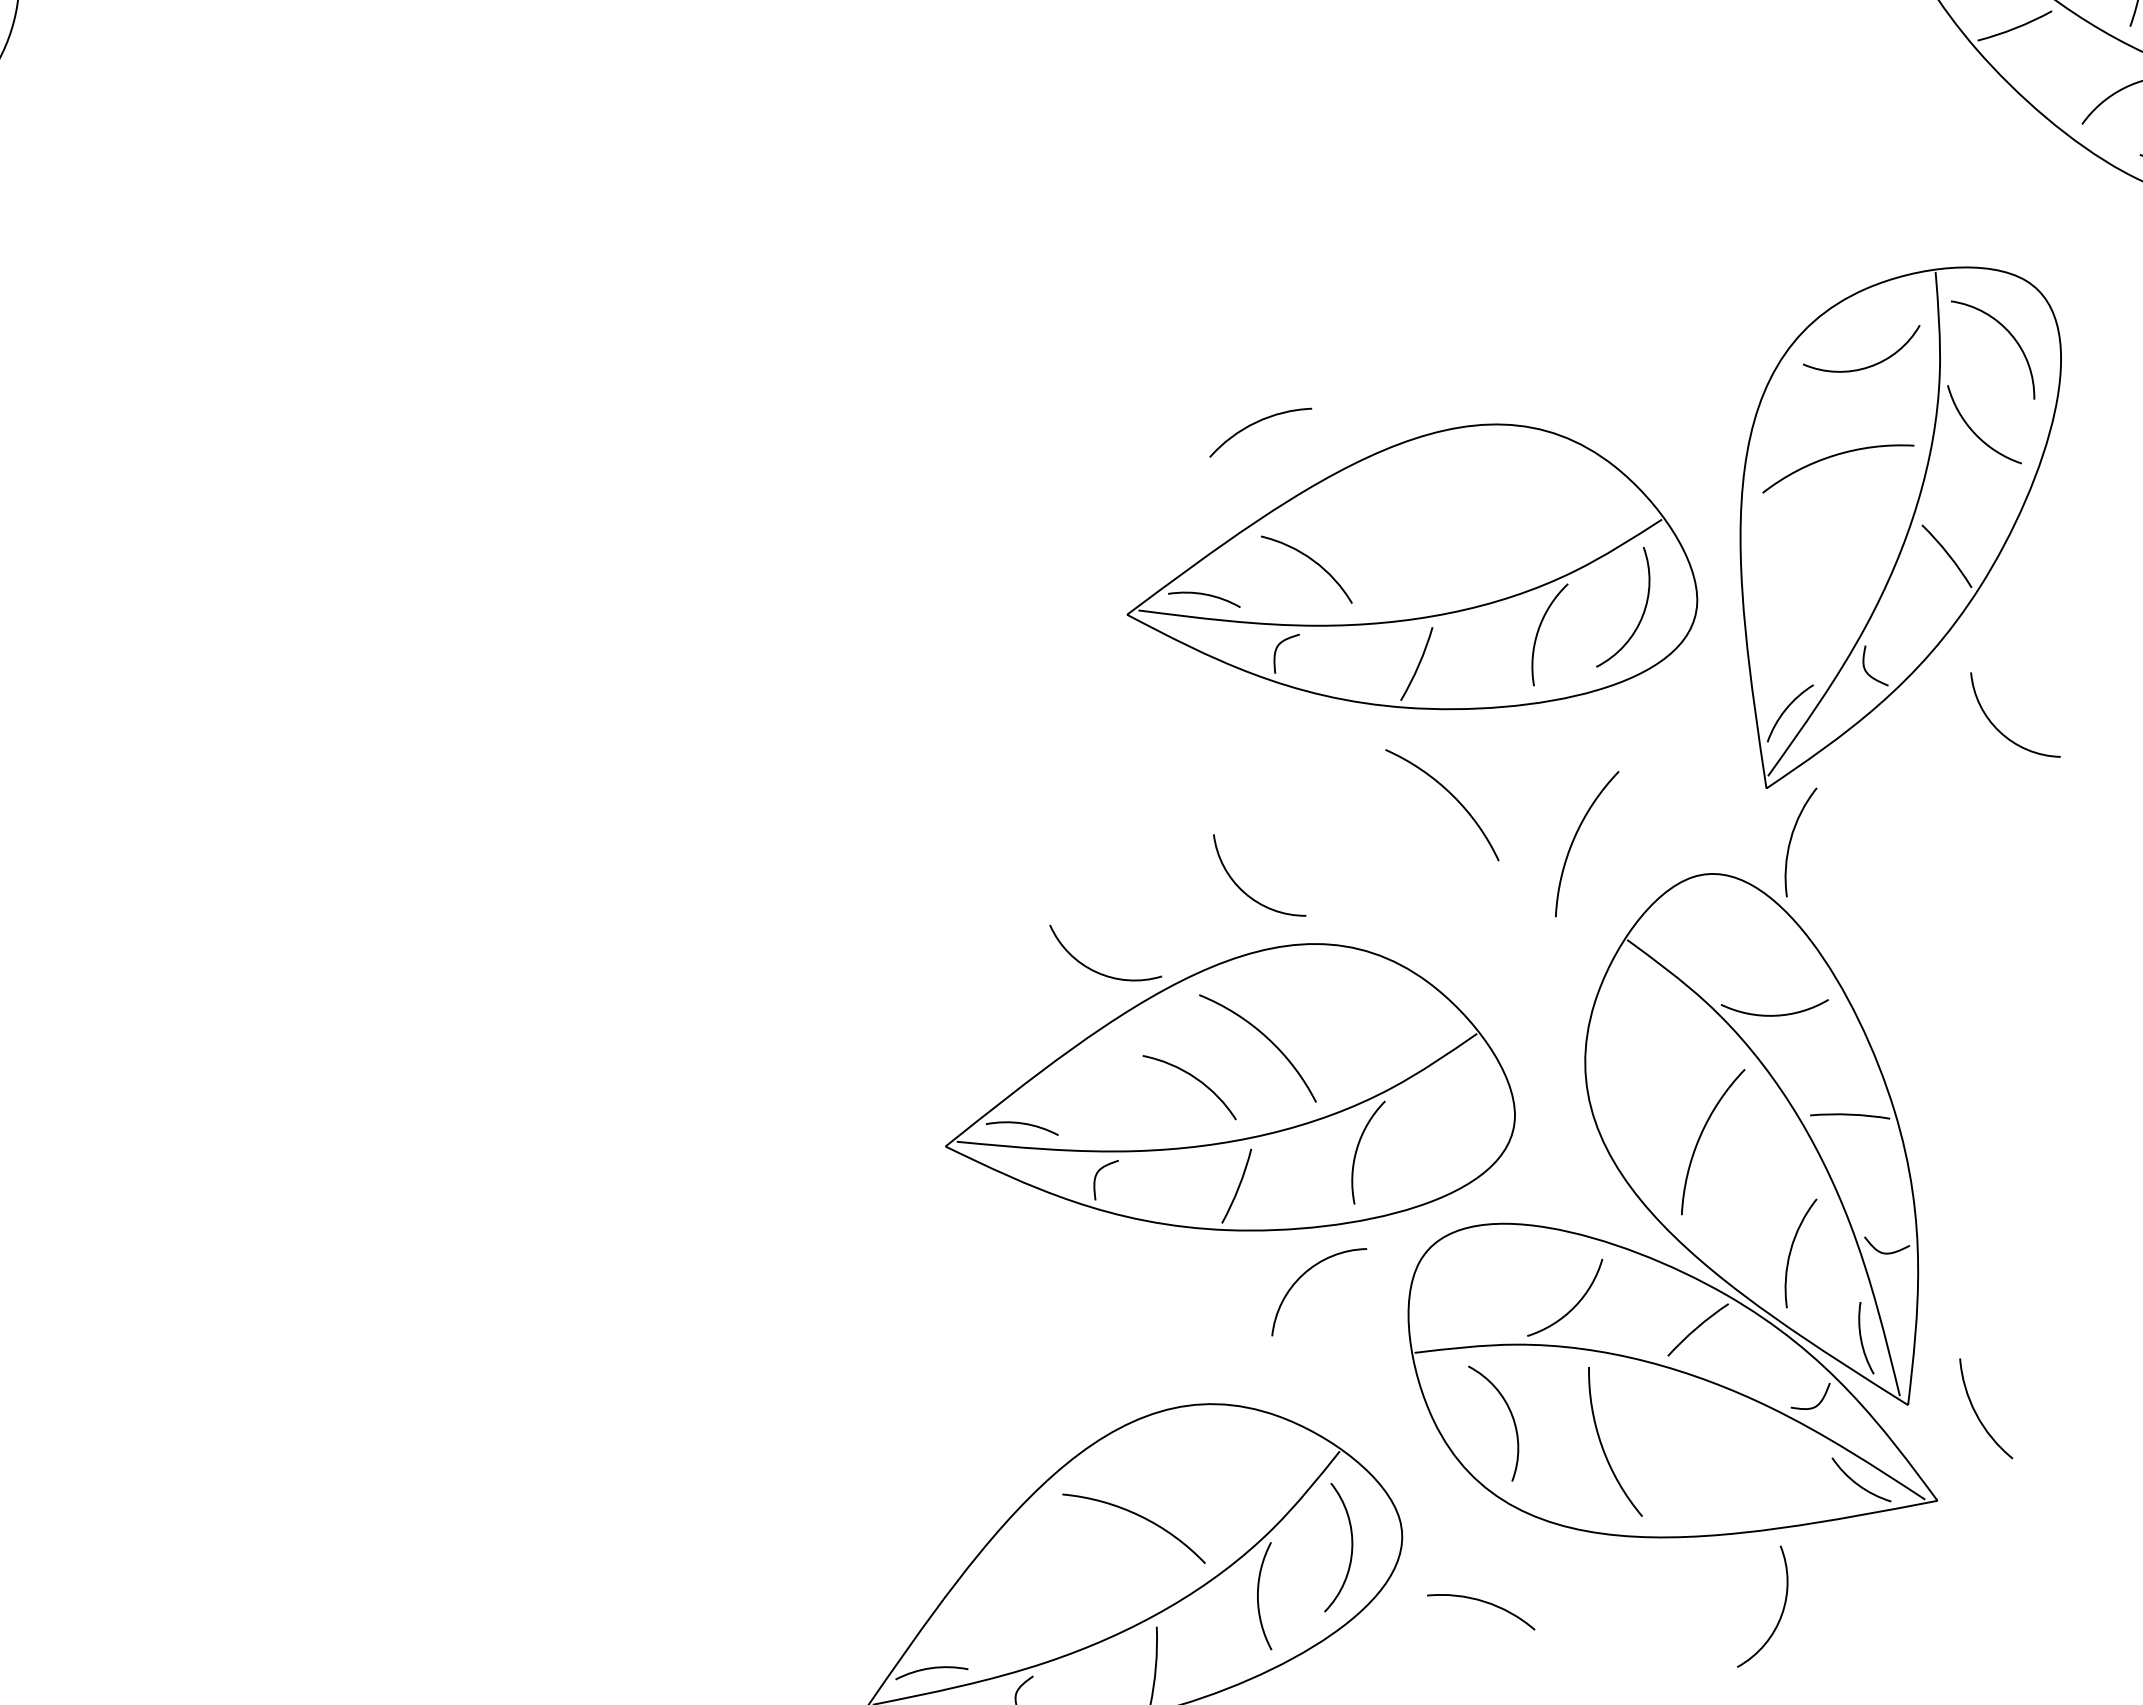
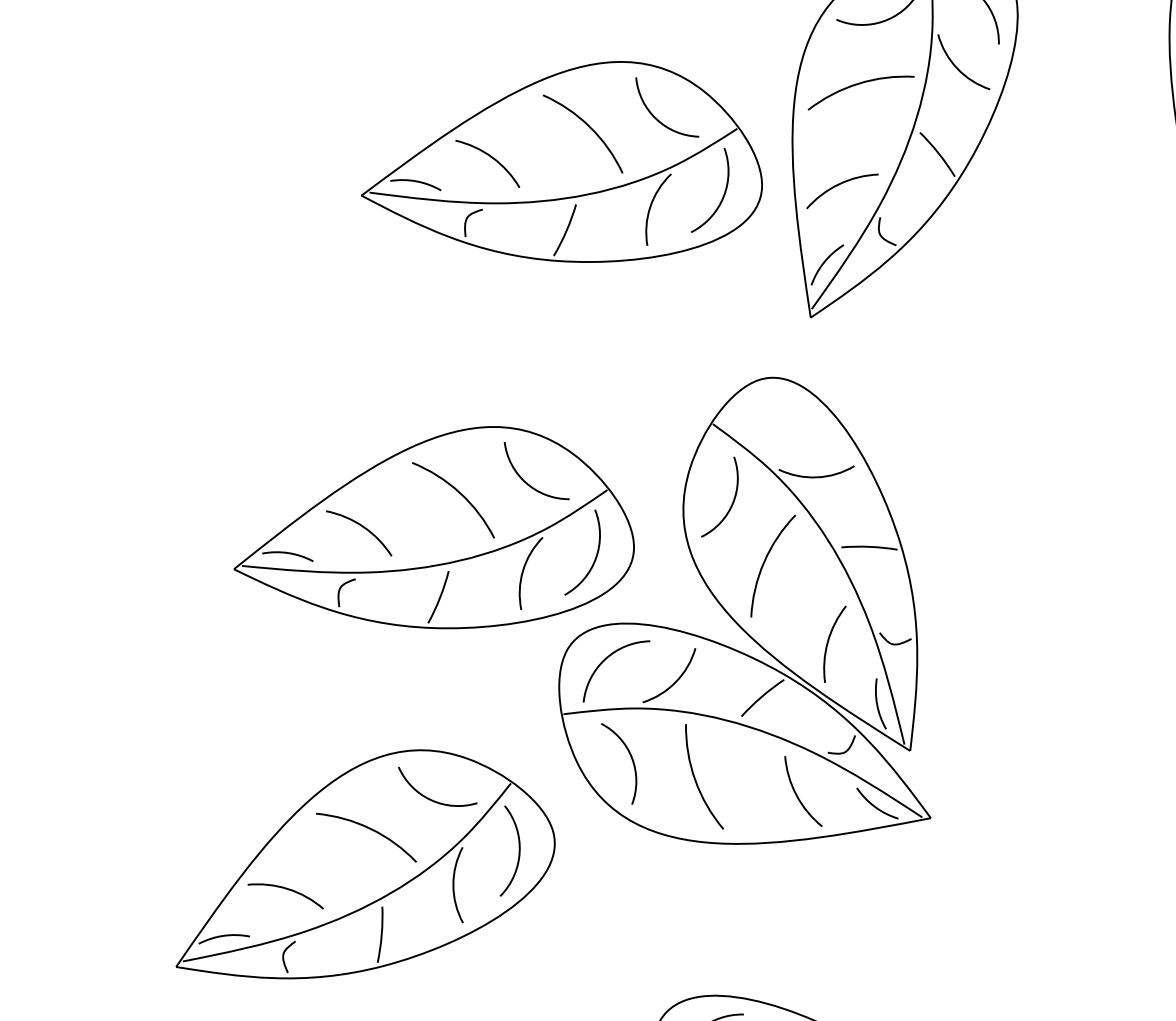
arc: (1256, 423) -> (839, 184), moved
arc: (2003, 733) -> (658, 120), moved
arc: (1451, 795) -> (589, 127), moved
arc: (1575, 838) -> (676, 352), removed
arc: (1791, 841) -> (828, 354), removed
arc: (1243, 890) -> (525, 481), moved
arc: (1095, 970) -> (430, 799), moved
arc: (1654, 1052) -> (732, 503), added
arc: (1195, 1079) -> (363, 527), moved
arc: (1307, 1272) -> (608, 657), moved
arc: (1977, 1413) -> (797, 794), moved
arc: (1482, 1602) -> (286, 889), moved
arc: (1781, 1612) -> (595, 556), moved

